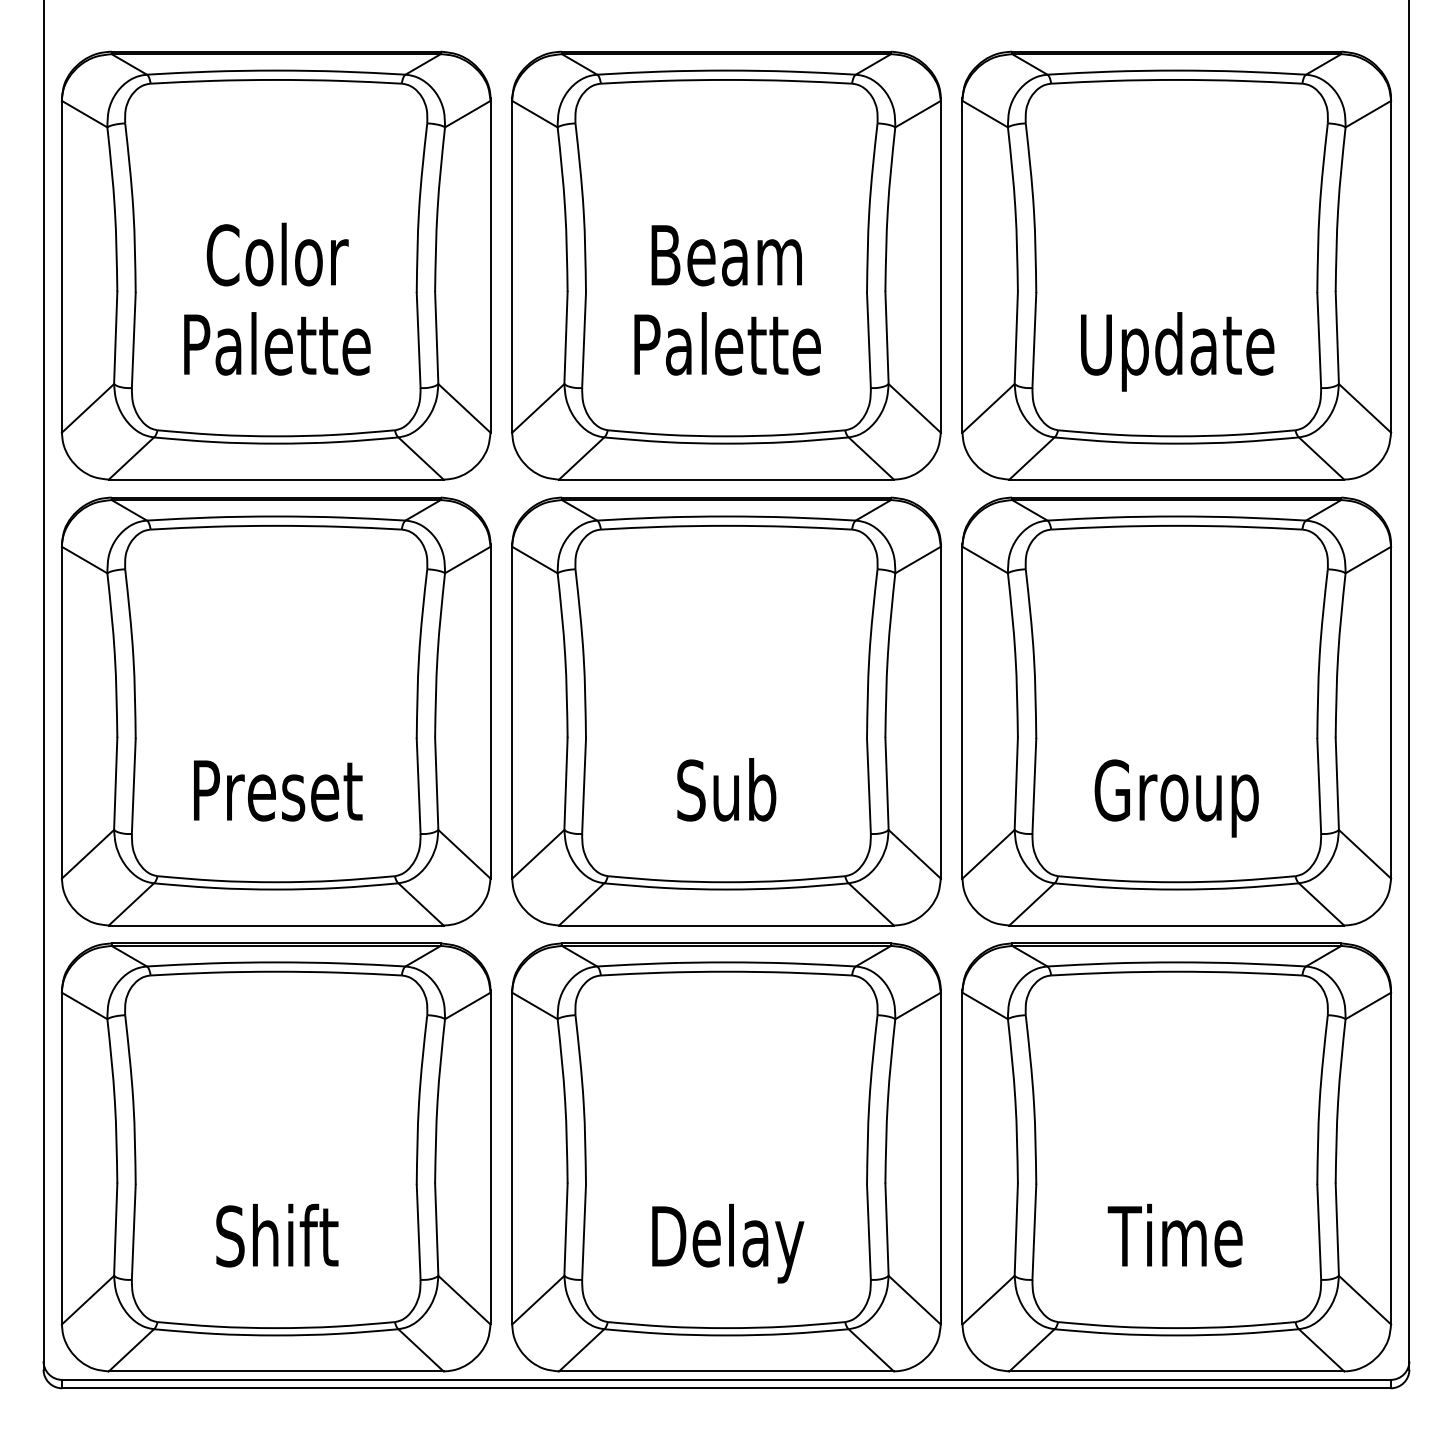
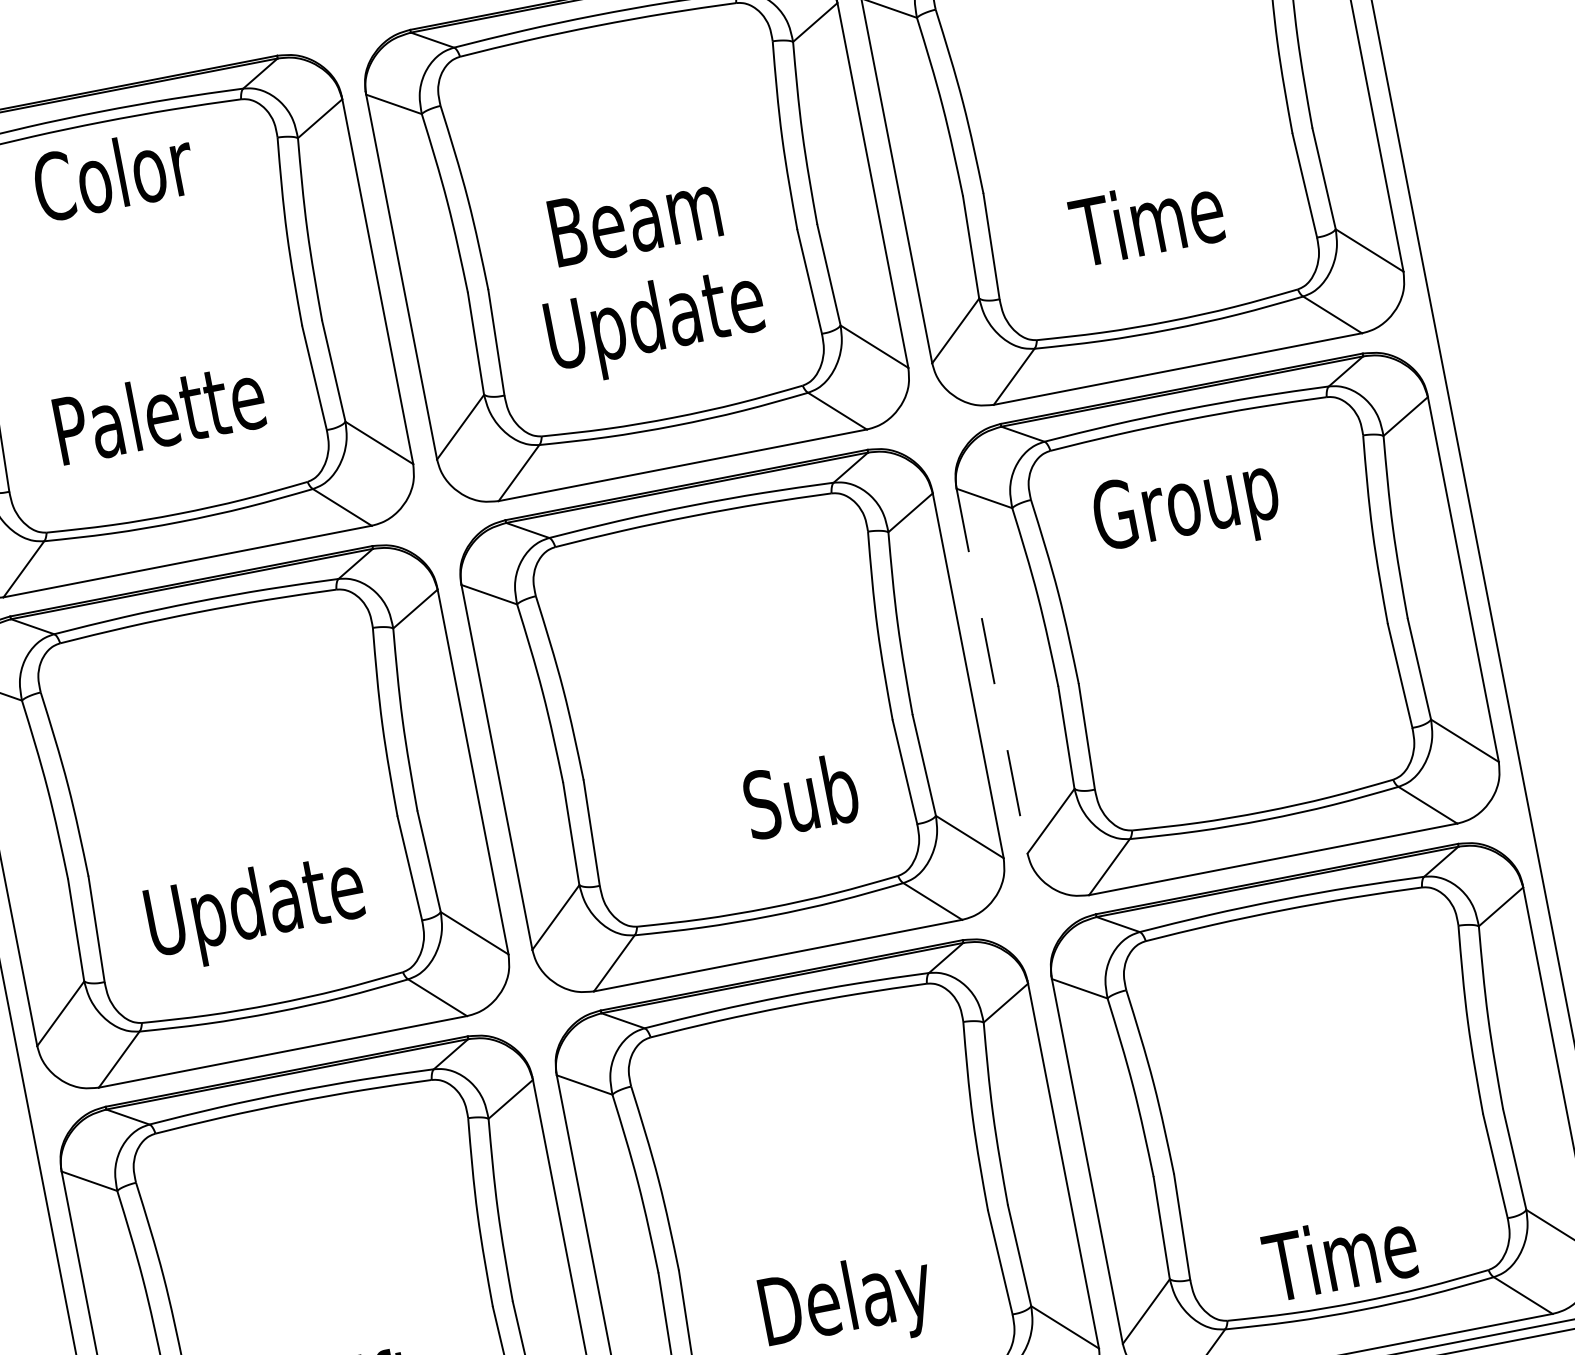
text: (277, 254) -> (113, 174), moved
text: (727, 351) -> (656, 324), Palette -> Update
text: (1177, 351) -> (1151, 228), Update -> Time
line: (962, 711) -> (991, 669), solid -> dashed
text: (726, 789) -> (800, 796), moved
text: (276, 797) -> (255, 911), Preset -> Update
text: (1176, 798) -> (1186, 509), moved
text: (1174, 1235) -> (1339, 1254), moved

